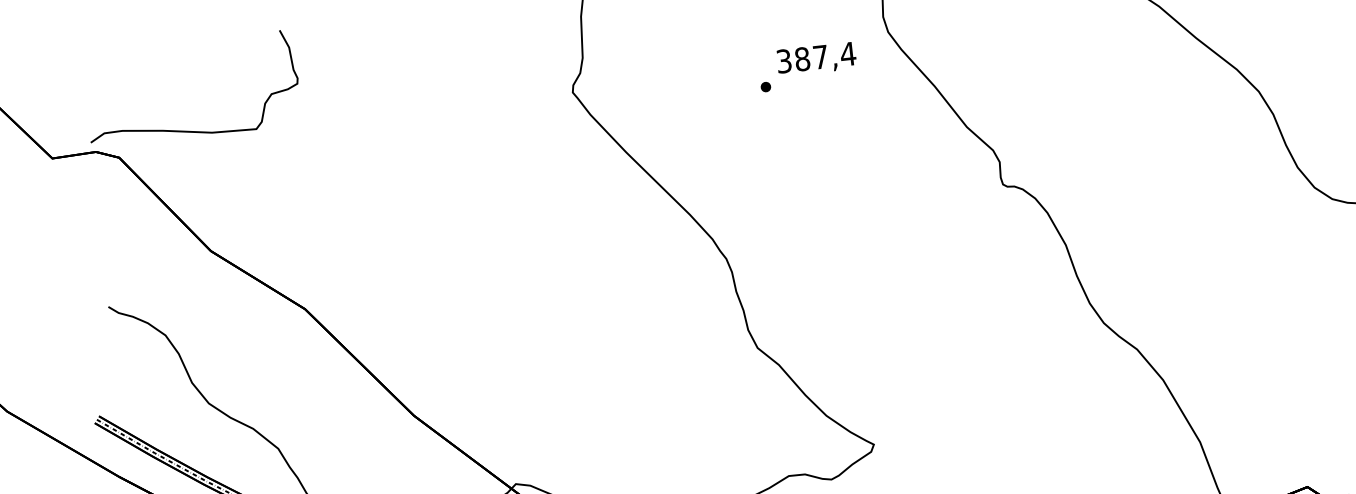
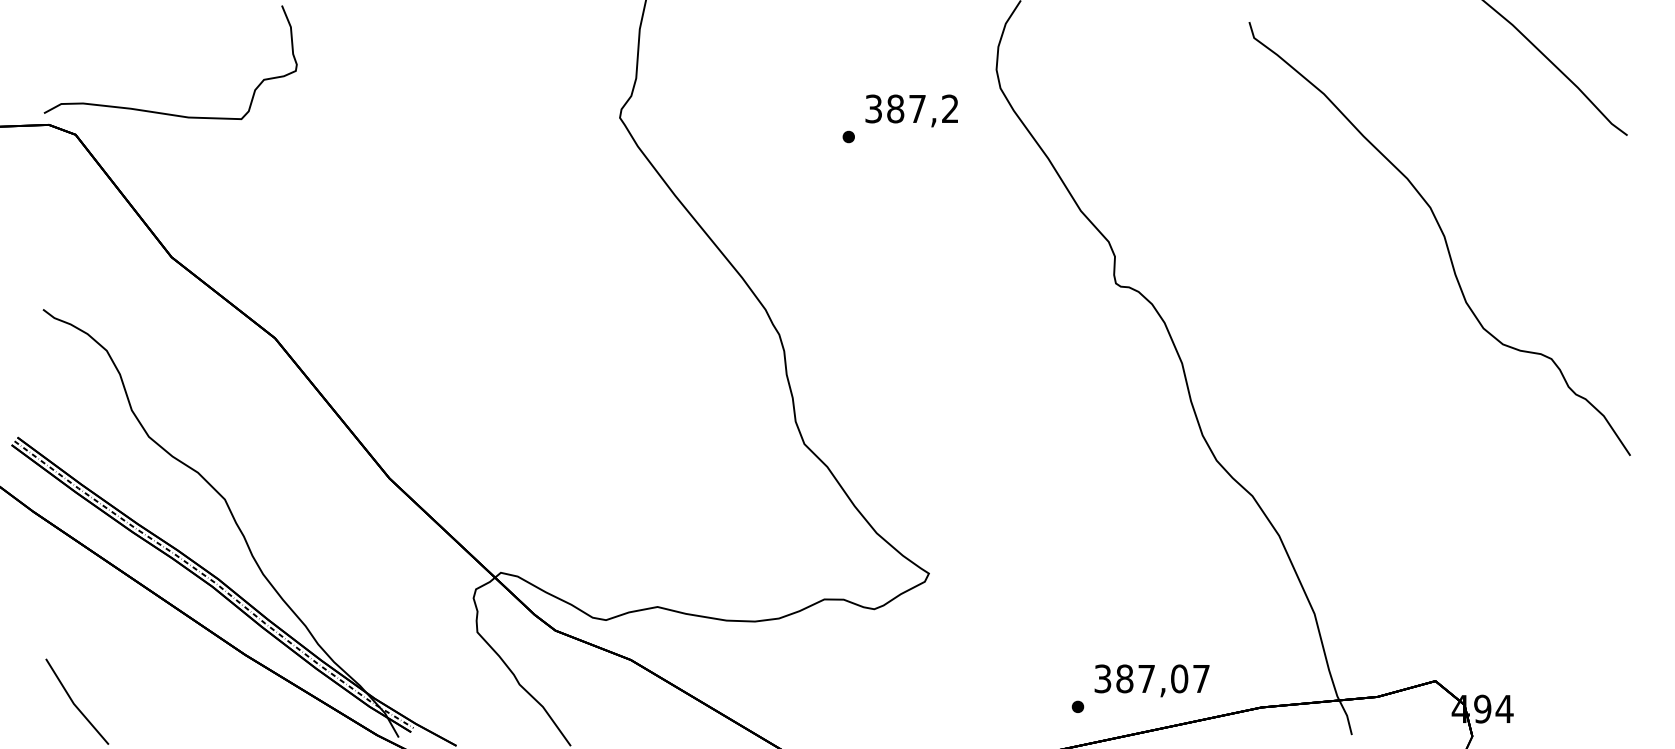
text: (848, 53) -> (950, 108), 387,4 -> 387,2

